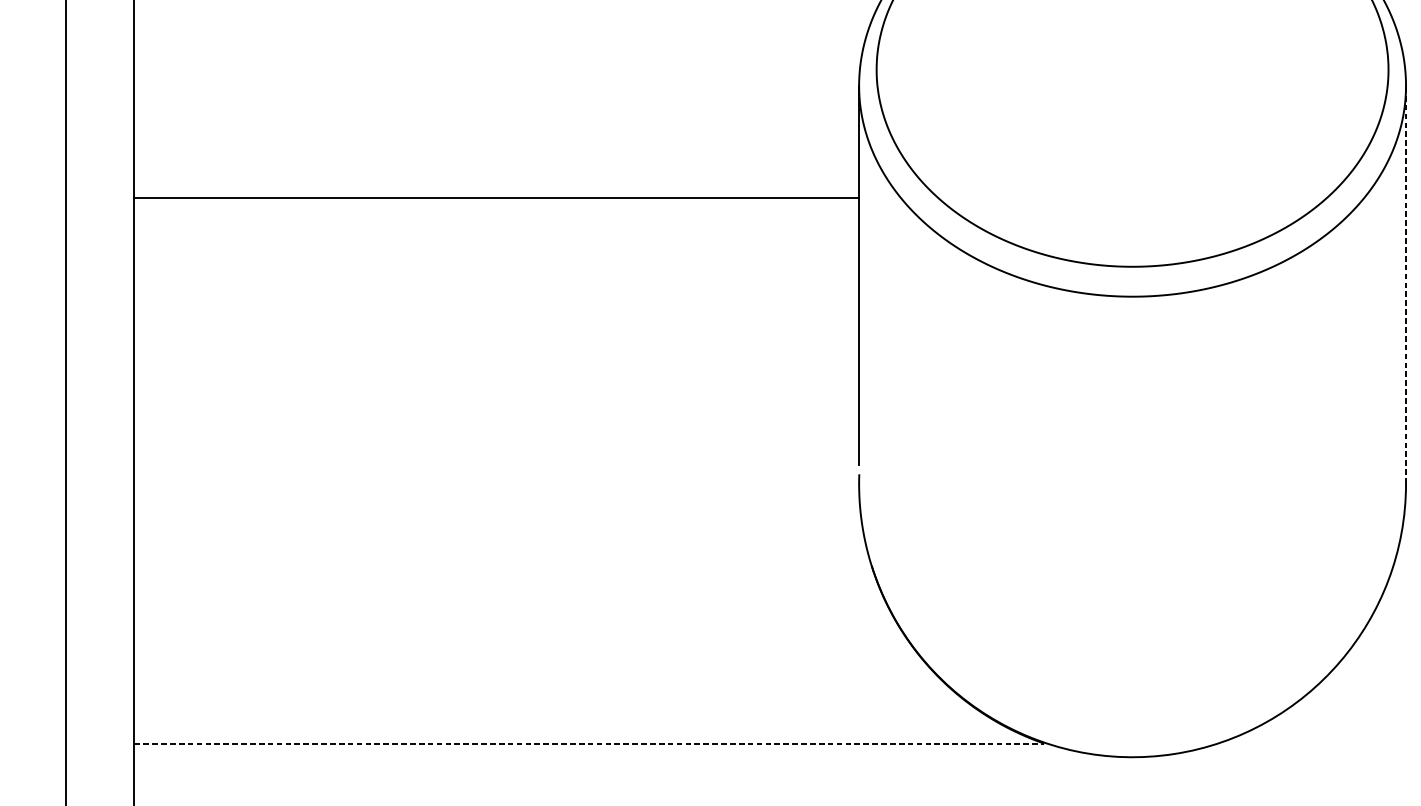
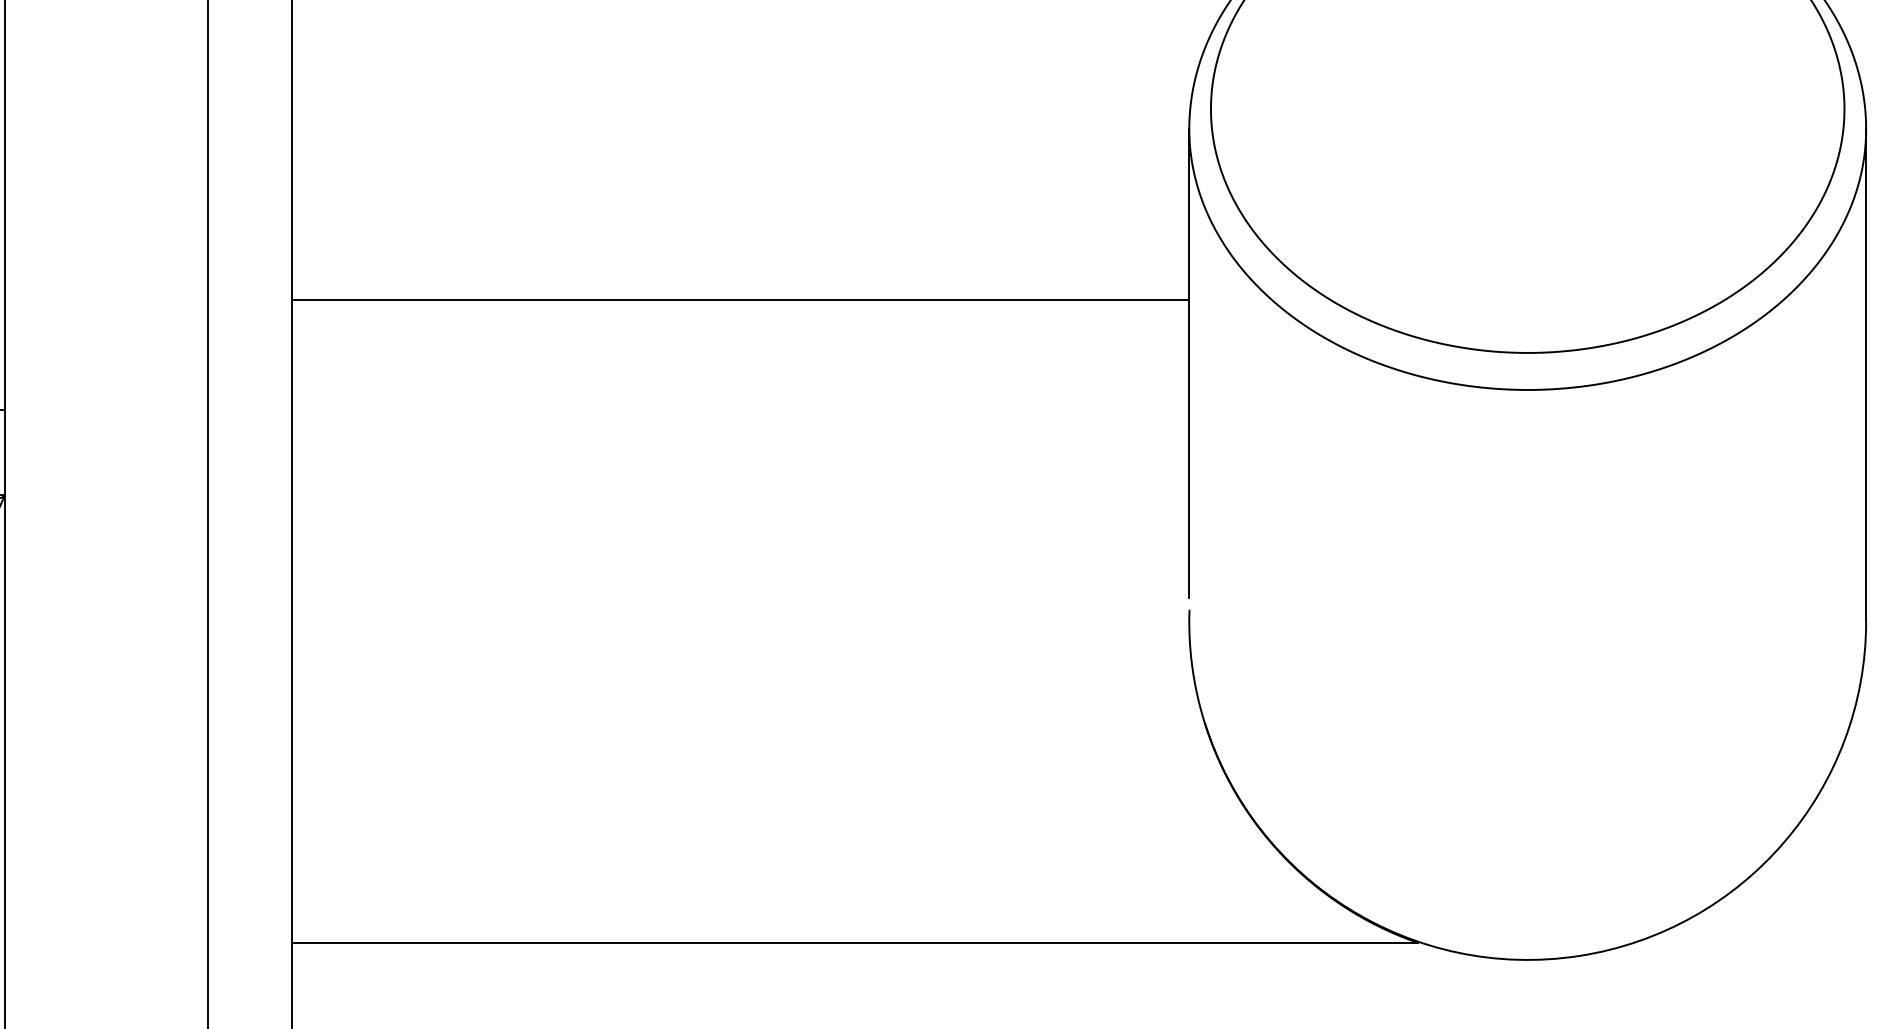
line: (496, 197) -> (740, 299), moved
line: (1406, 284) -> (1866, 374), dashed -> solid
line: (589, 743) -> (855, 942), dashed -> solid

